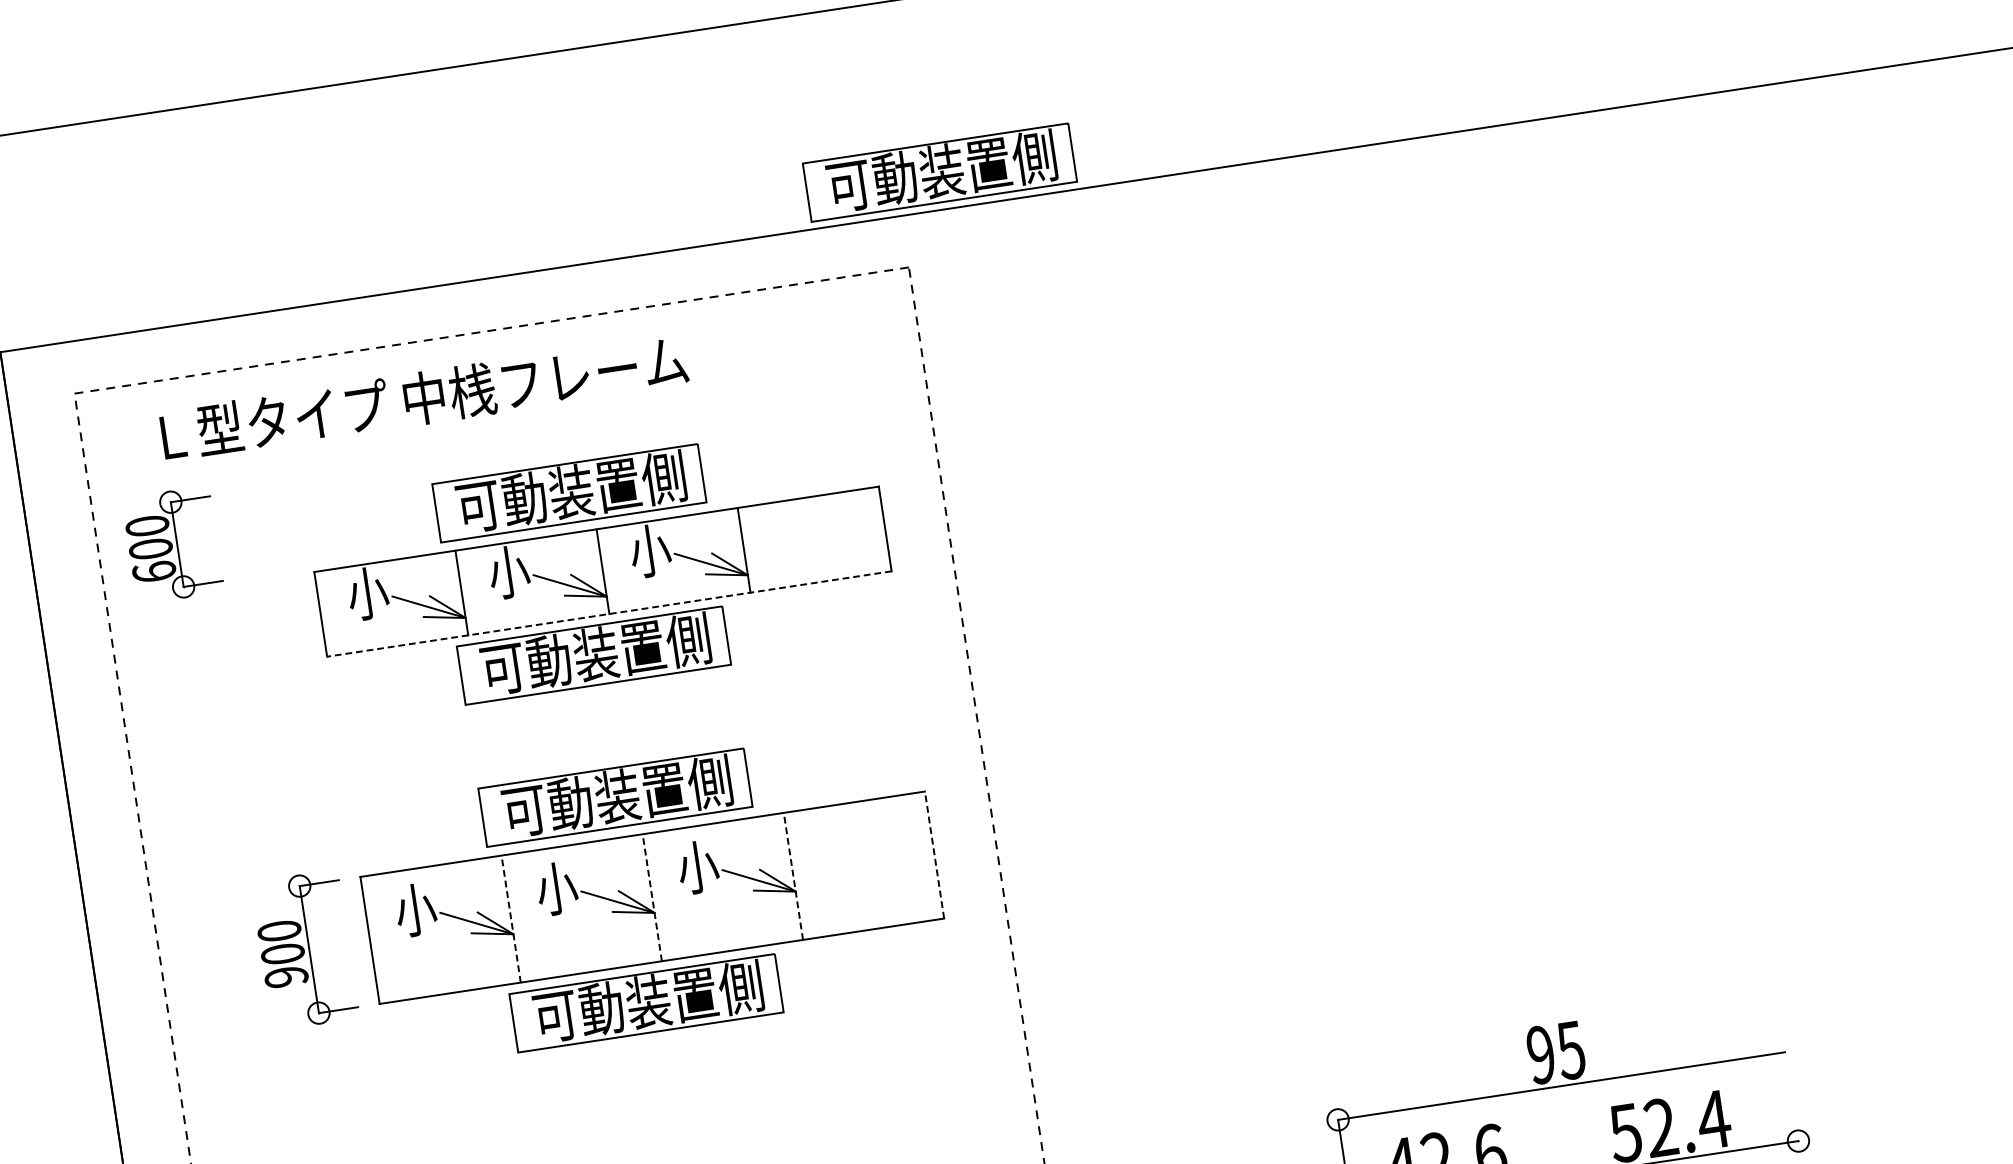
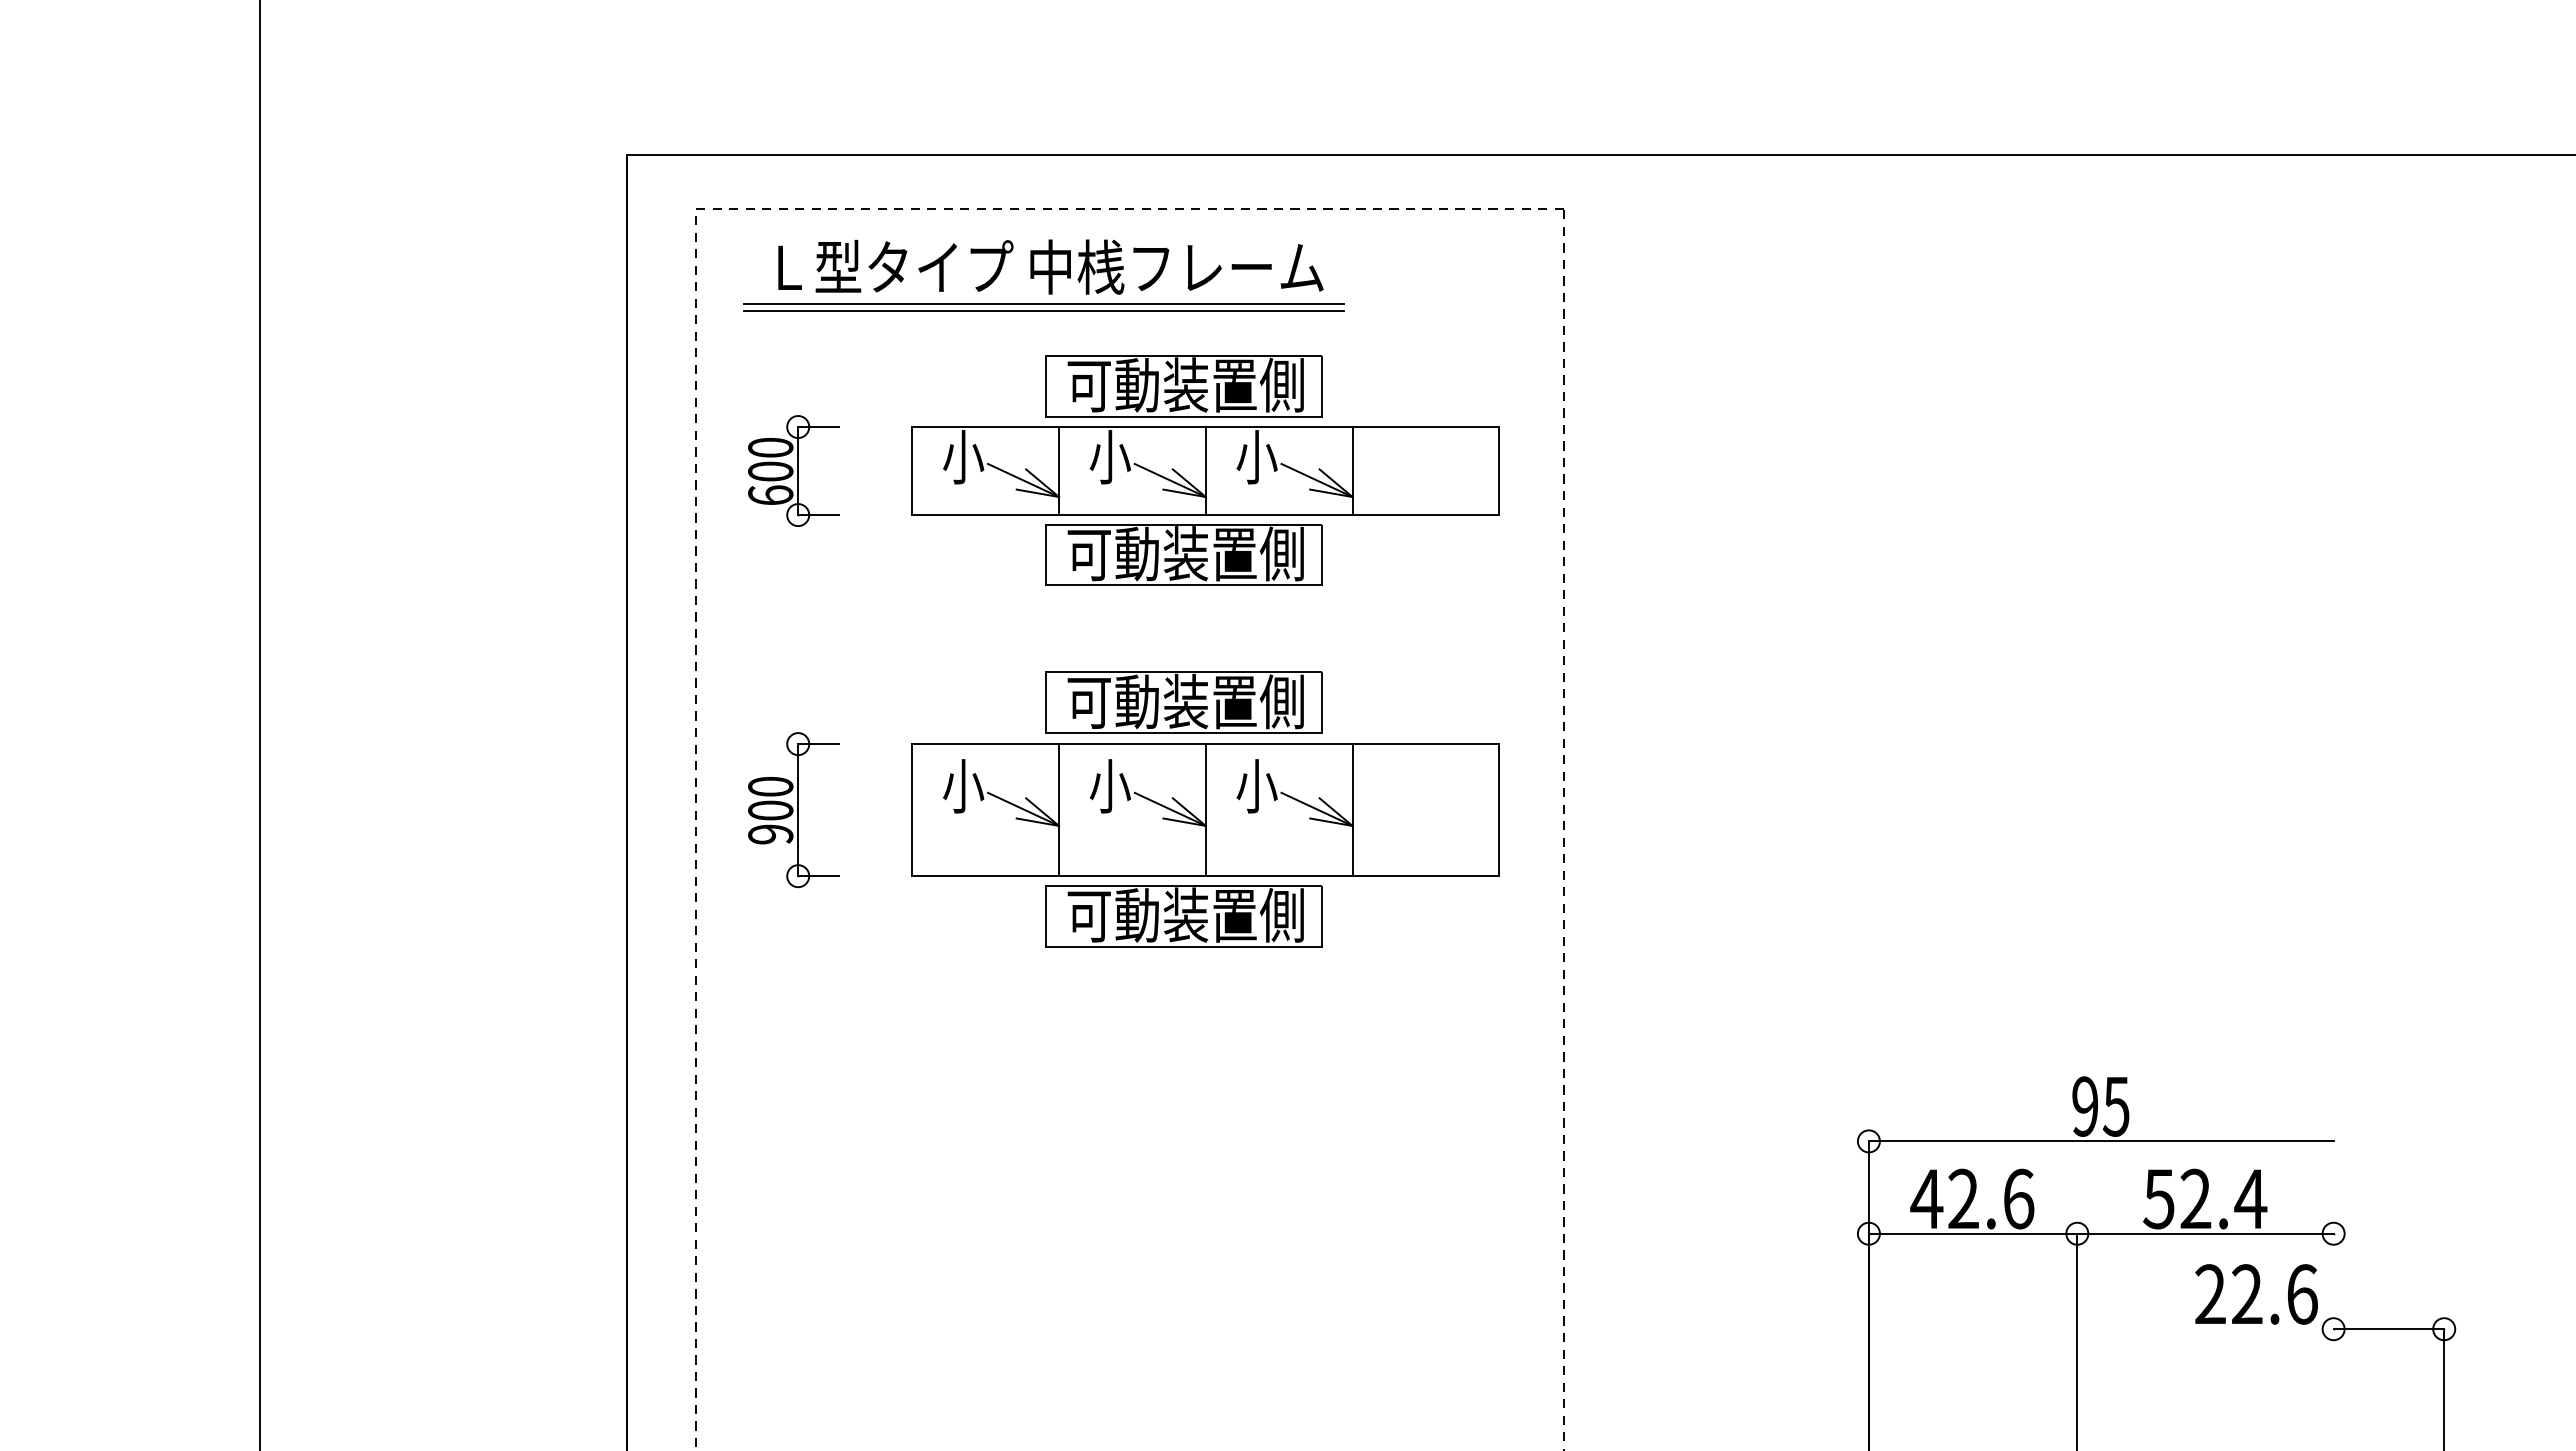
part: (939, 172) -> (1609, 117), removed
line: (423, 433) -> (1044, 303), added
line: (424, 441) -> (1044, 311), added
part: (172, 544) -> (793, 470), moved
line: (609, 614) -> (1205, 515), dashed -> solid
line: (934, 854) -> (1499, 809), dashed -> solid
line: (793, 875) -> (1352, 809), dashed -> solid
line: (651, 897) -> (1205, 809), dashed -> solid
line: (511, 918) -> (1059, 809), dashed -> solid
part: (304, 950) -> (793, 810), moved

